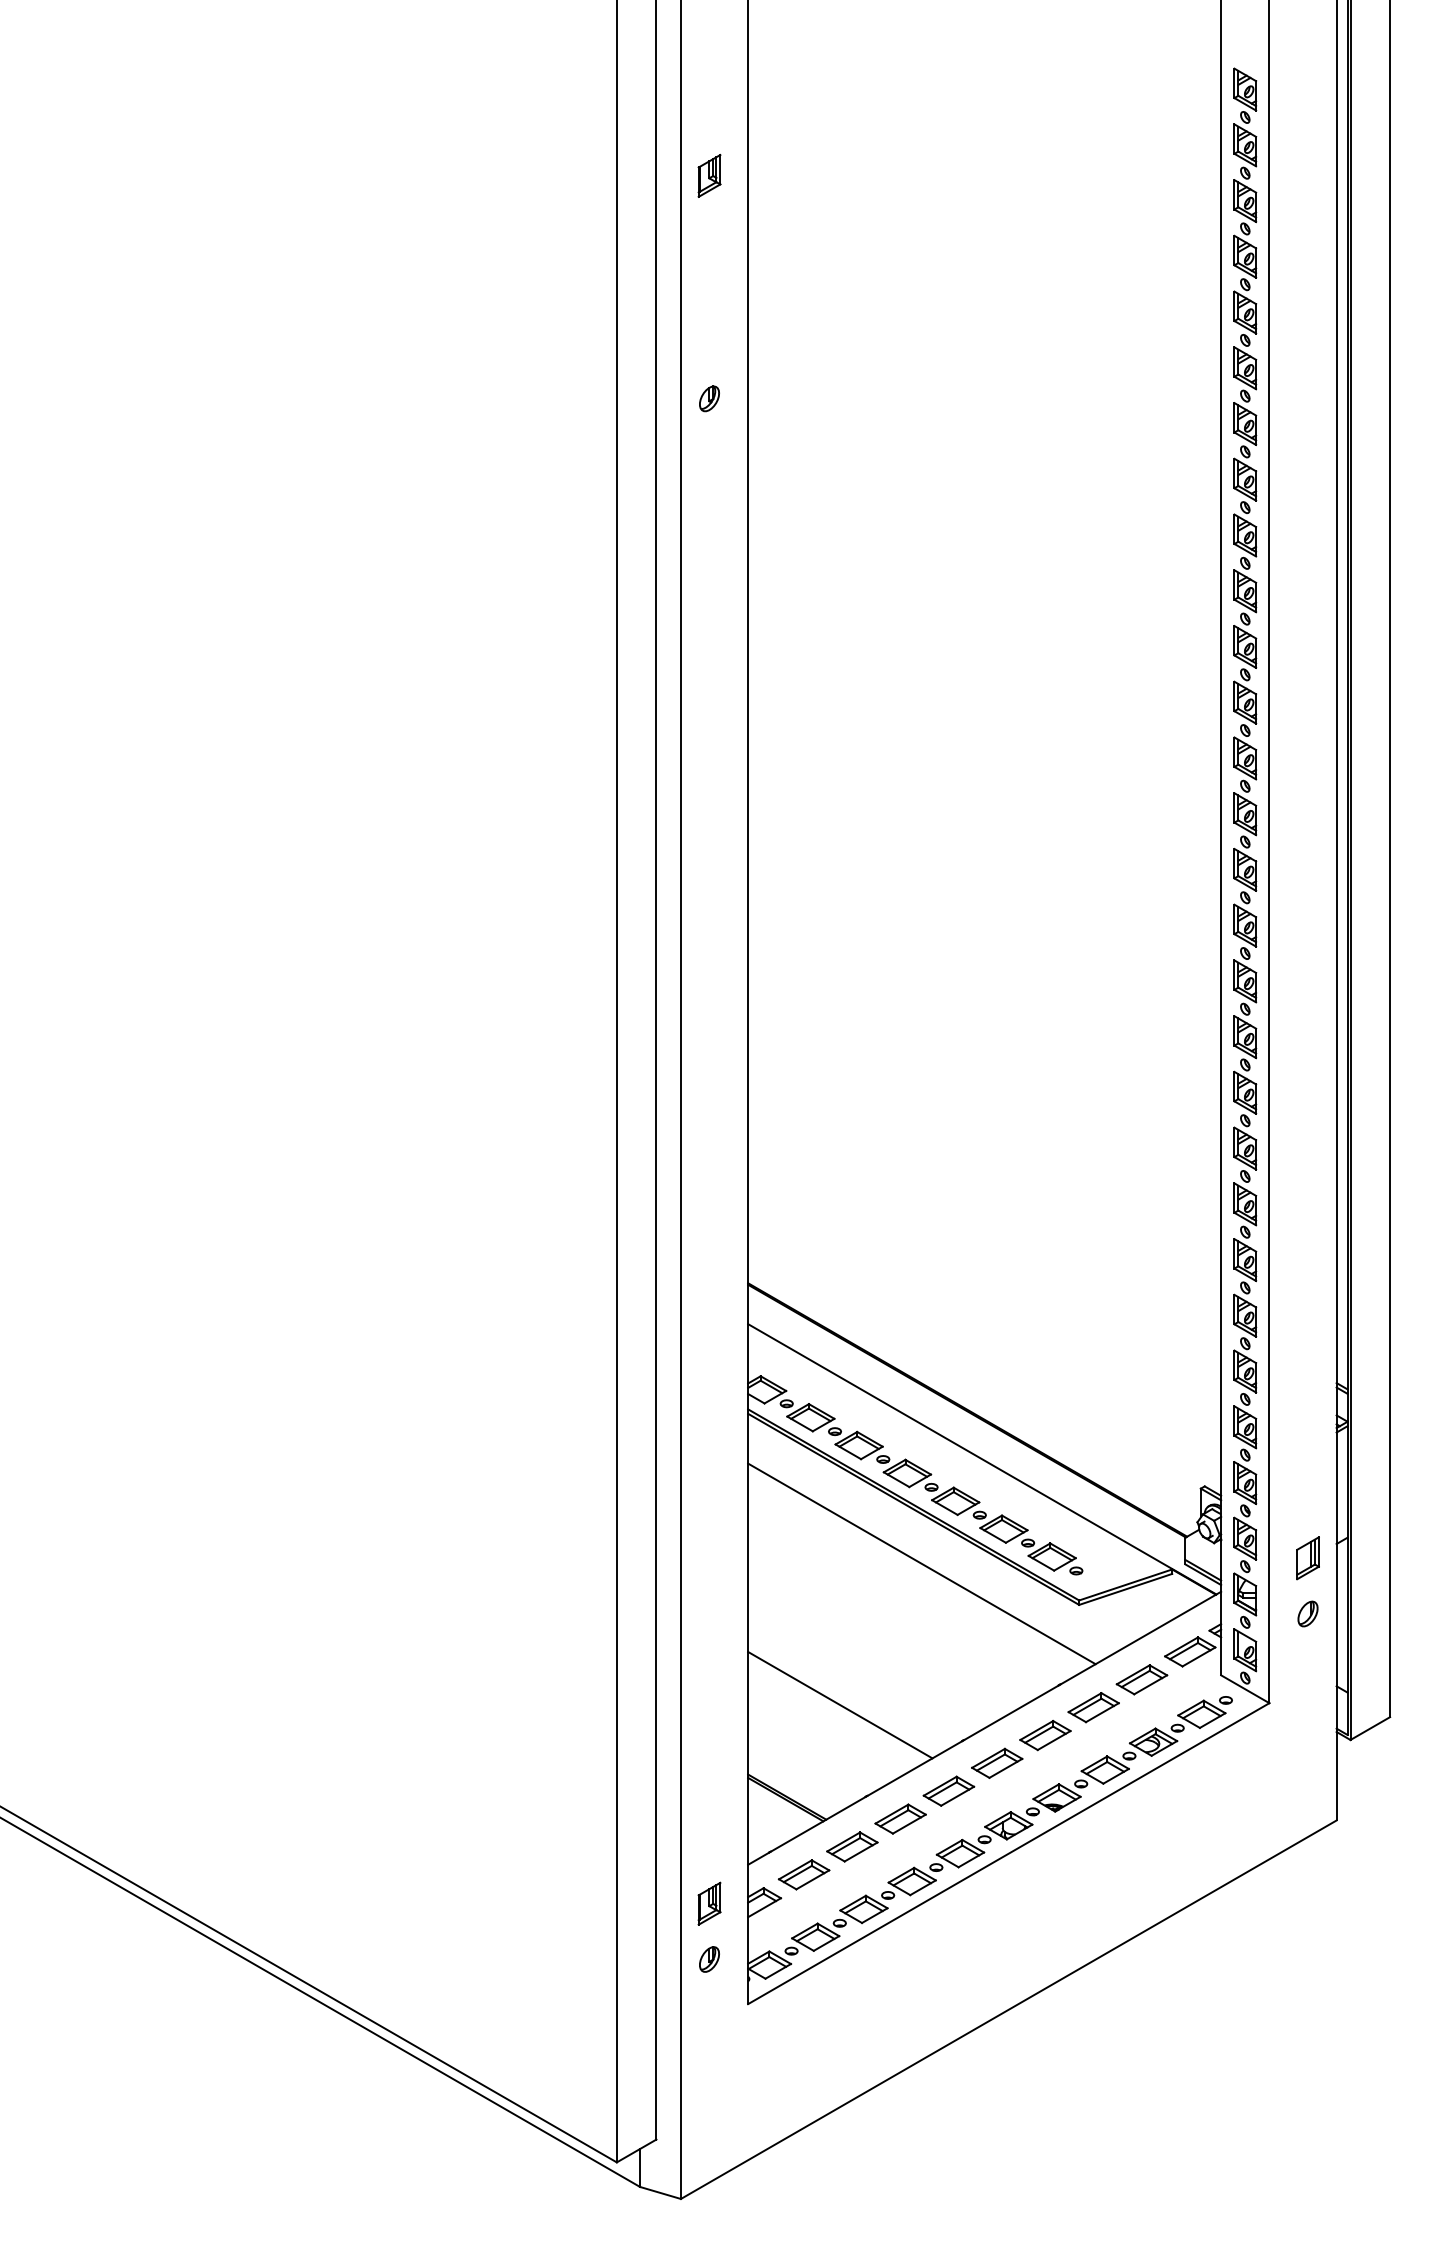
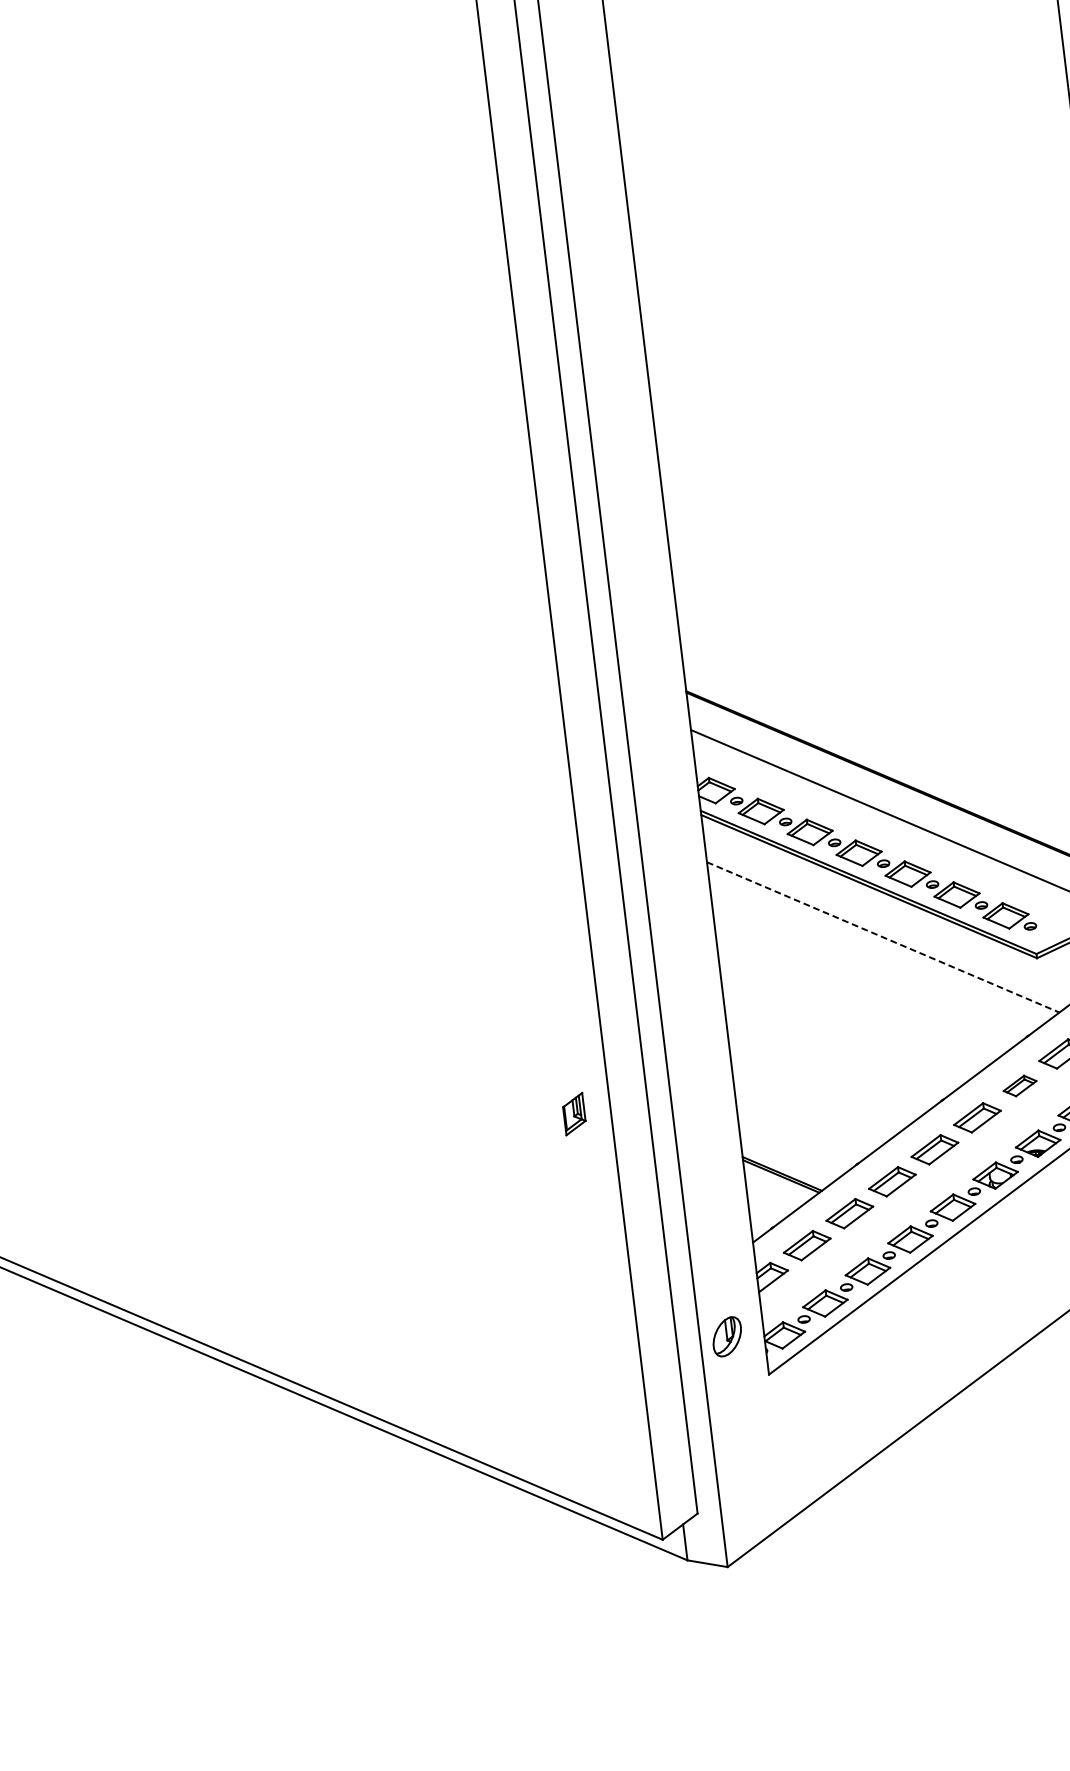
line: (921, 1563) -> (882, 937), solid -> dashed
line: (840, 1704) -> (822, 1080), removed
part: (1045, 1735) -> (1020, 1085), size x0.7
part: (709, 1903) -> (574, 1113), moved
part: (709, 1959) -> (727, 1336), size x1.6

